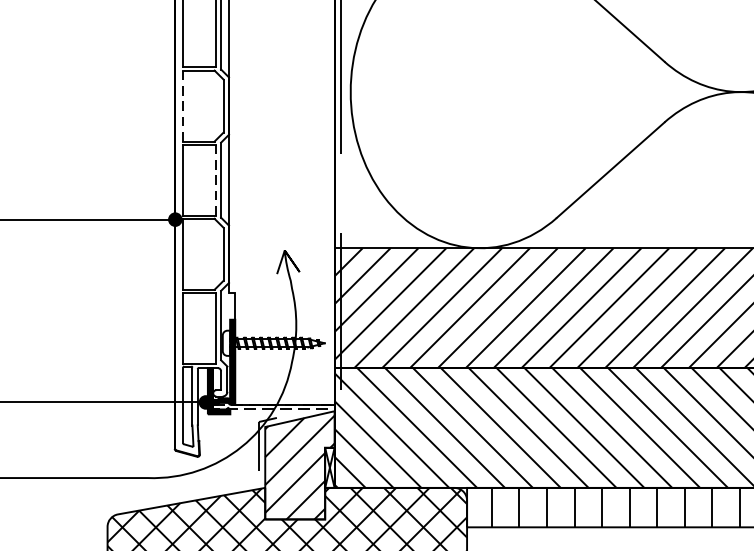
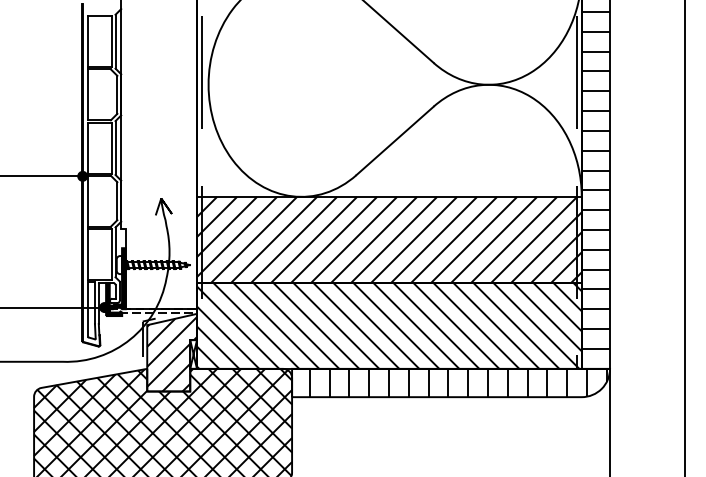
line: (183, 106) -> (88, 95), dashed -> solid
line: (215, 180) -> (111, 148), dashed -> solid

